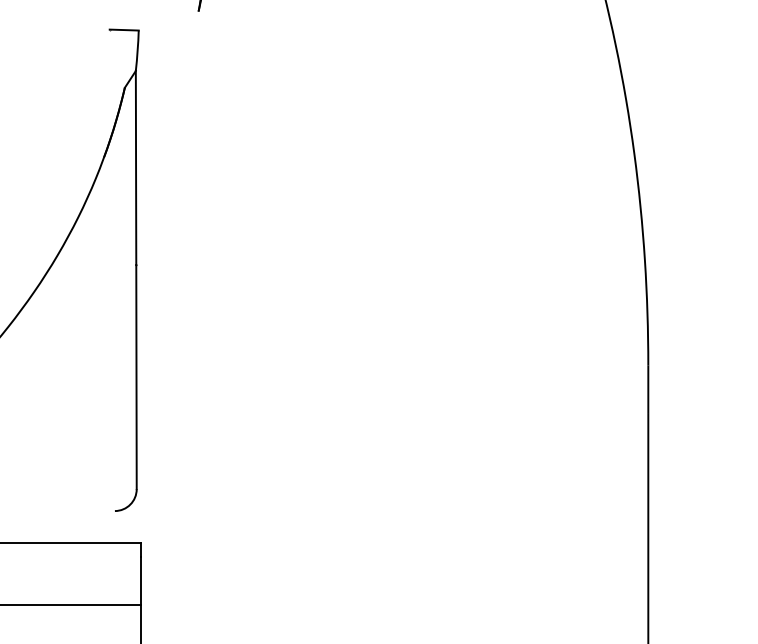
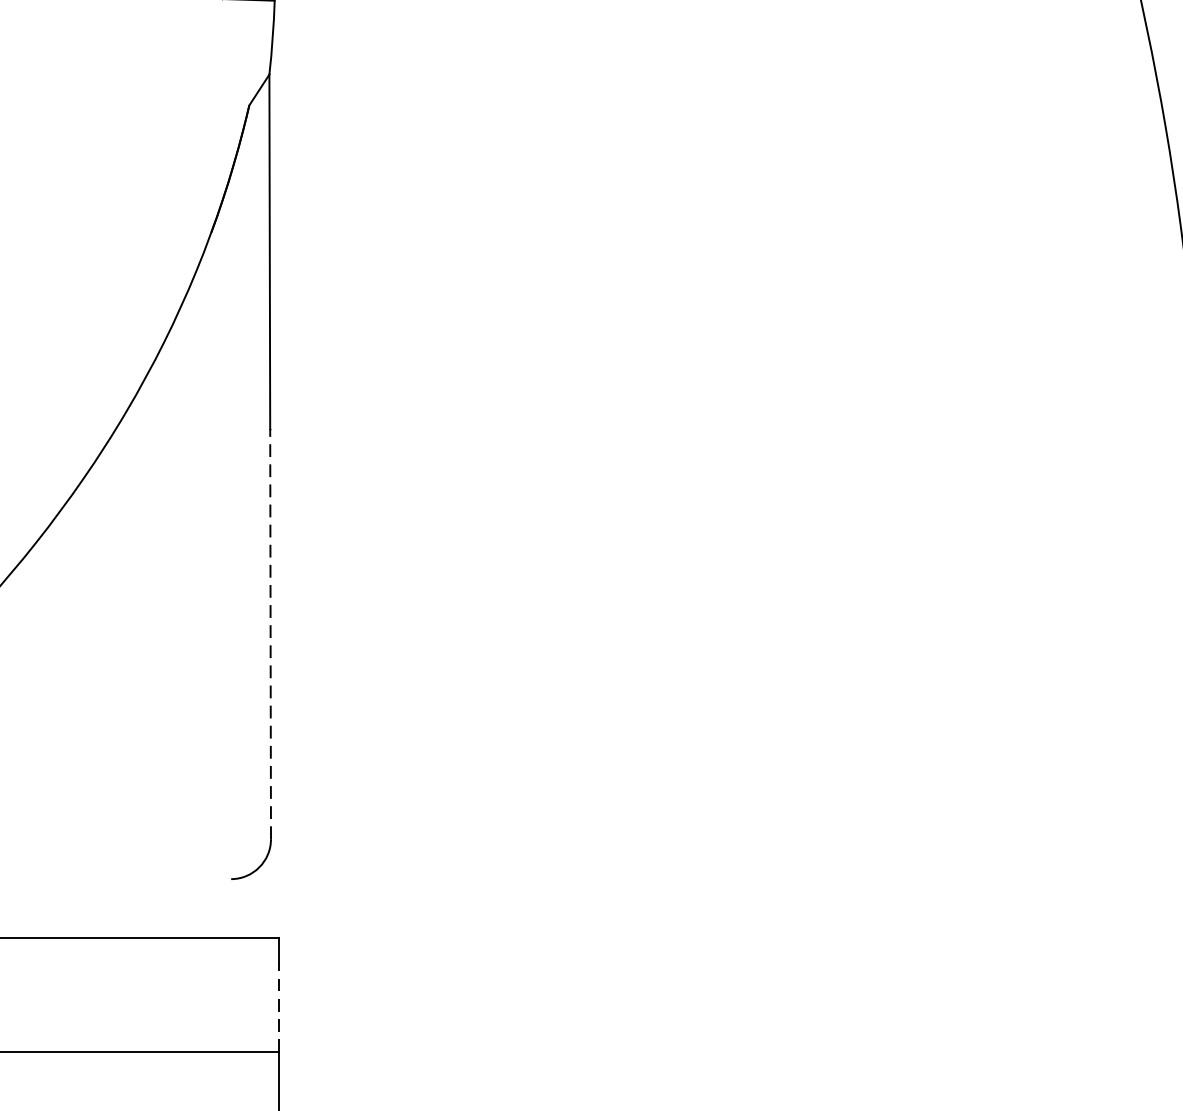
line: (136, 376) -> (270, 633), solid -> dashed
line: (140, 580) -> (277, 1006), solid -> dashed

